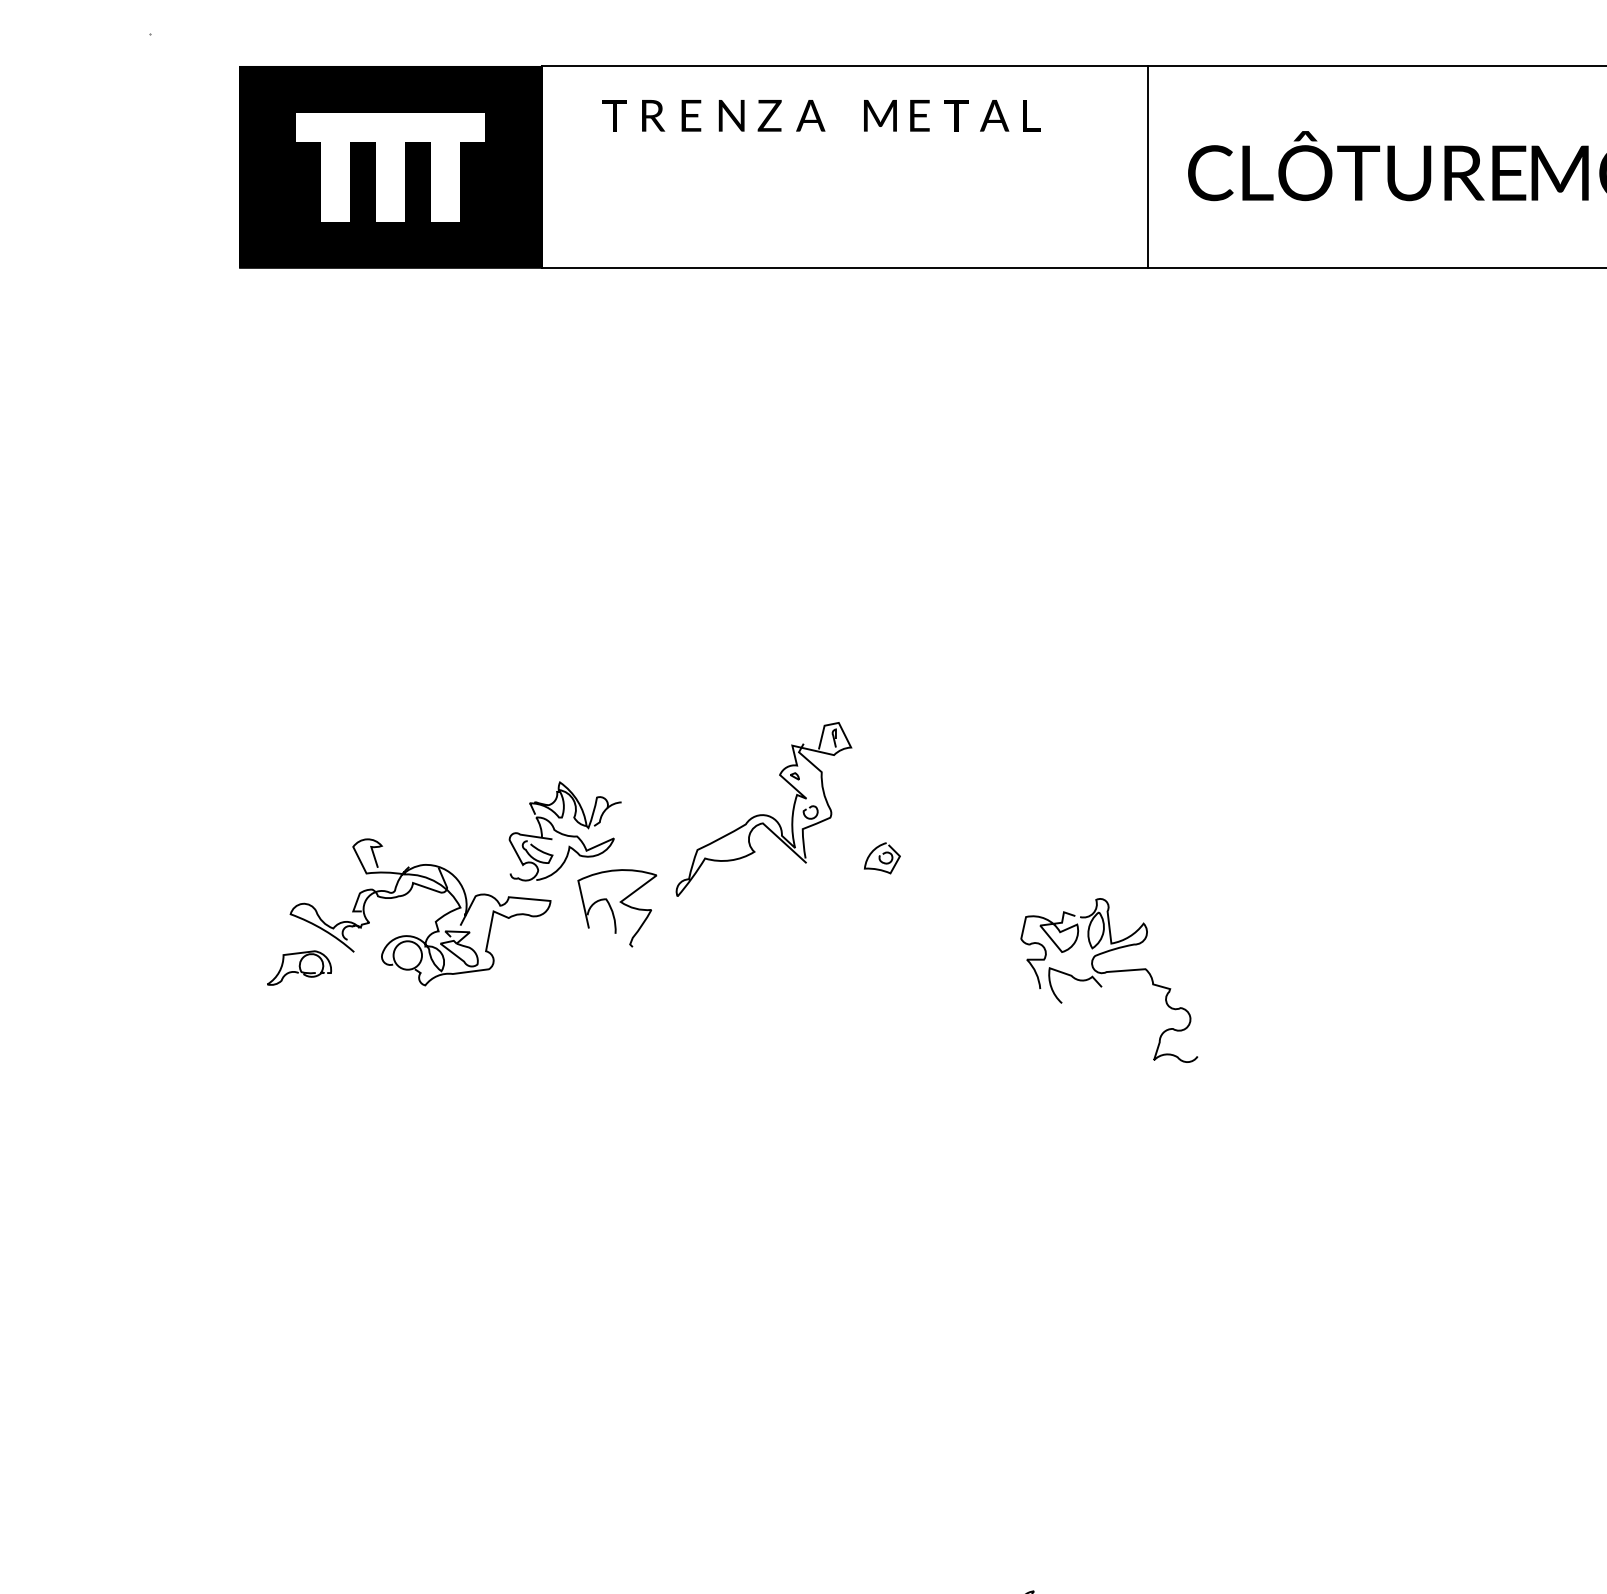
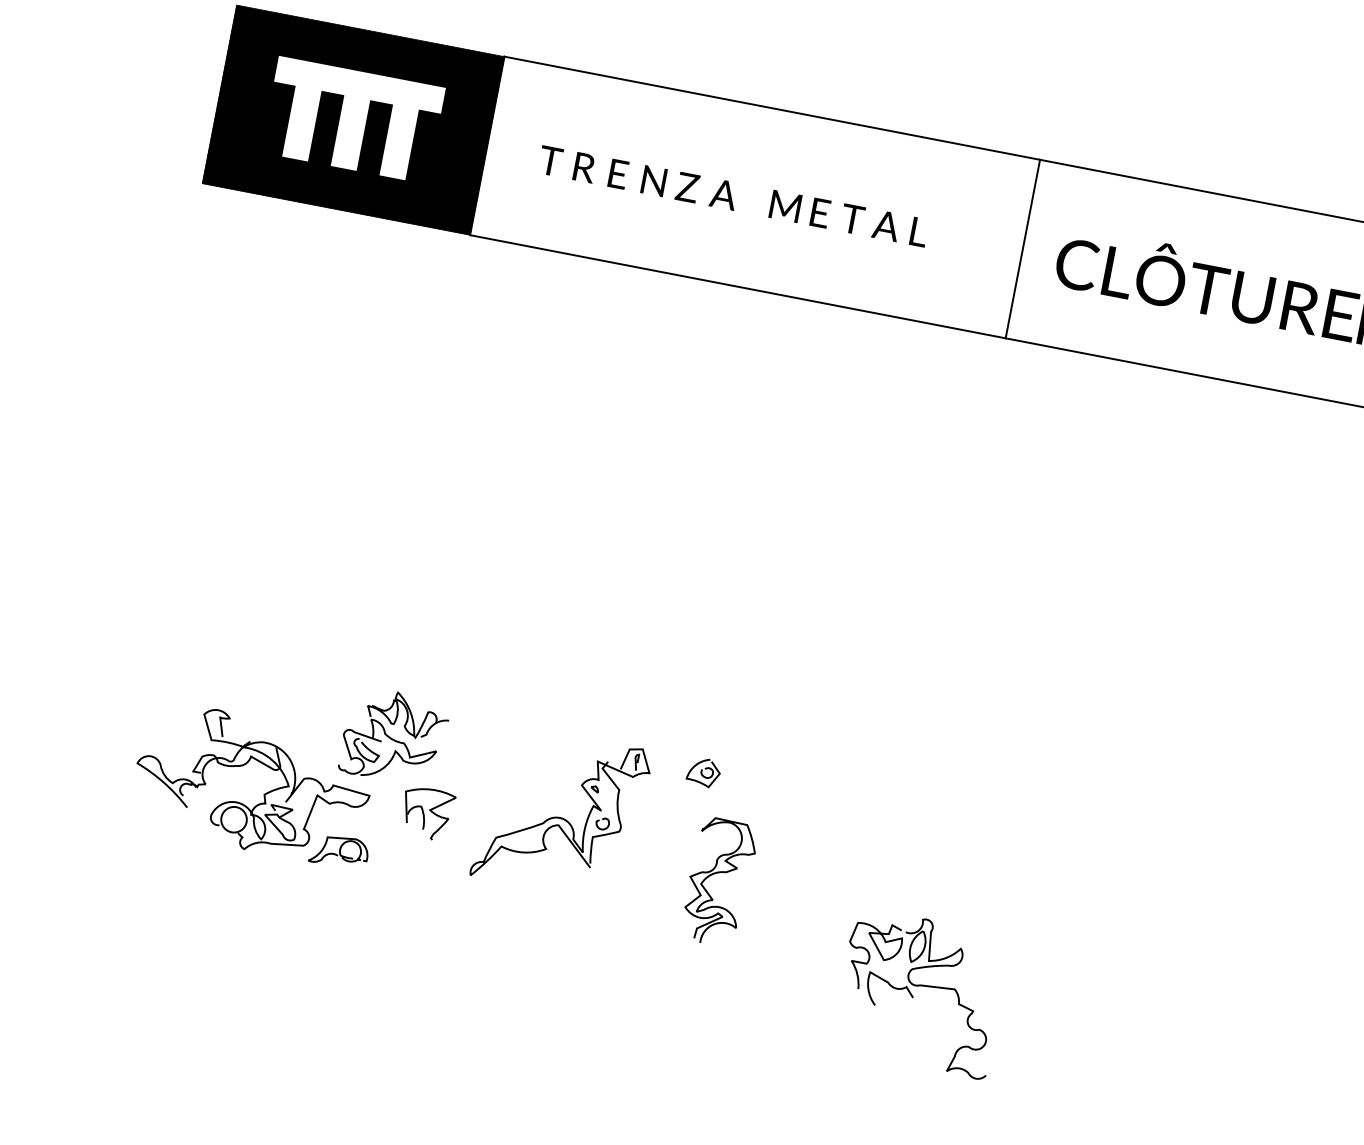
text: (821, 115) -> (733, 196), moved
part: (763, 809) -> (561, 813), moved
part: (882, 858) -> (704, 772), moved
part: (616, 908) -> (426, 813), size x0.71
part: (947, 912) -> (718, 873), added
part: (299, 967) -> (339, 851), moved
part: (1106, 973) -> (919, 986), moved

